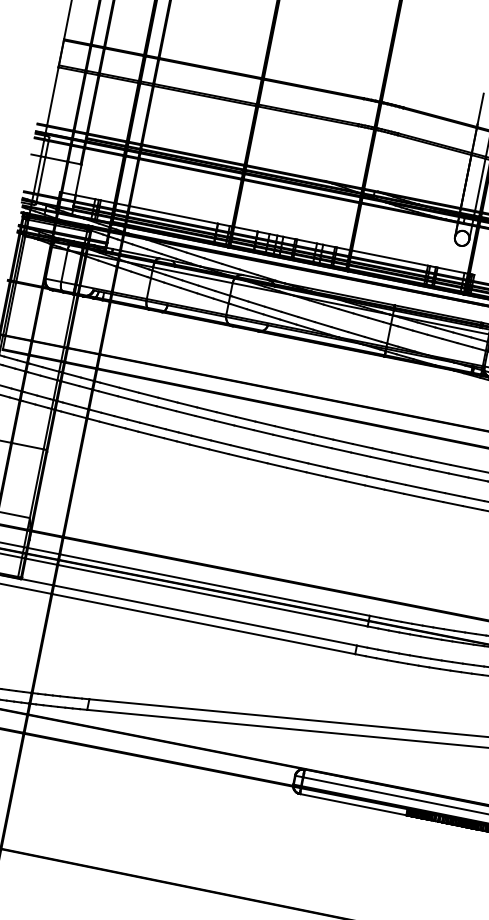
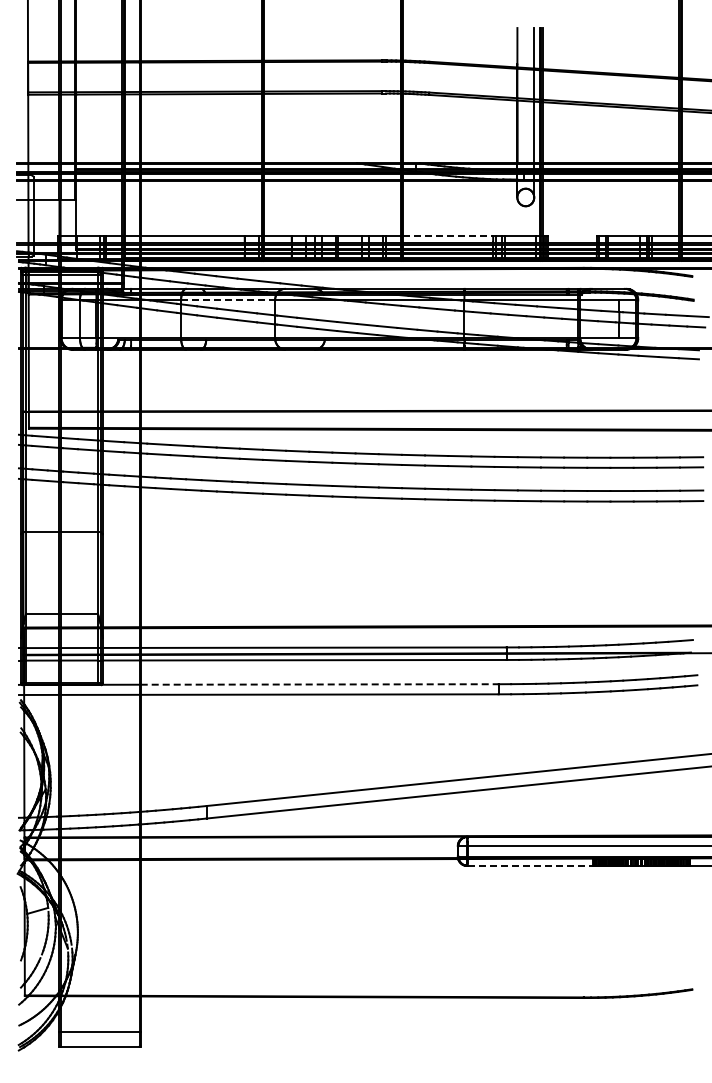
line: (390, 258) -> (448, 236), solid -> dashed
line: (193, 275) -> (228, 300), solid -> dashed
line: (205, 615) -> (319, 684), solid -> dashed
line: (353, 804) -> (530, 865), solid -> dashed

